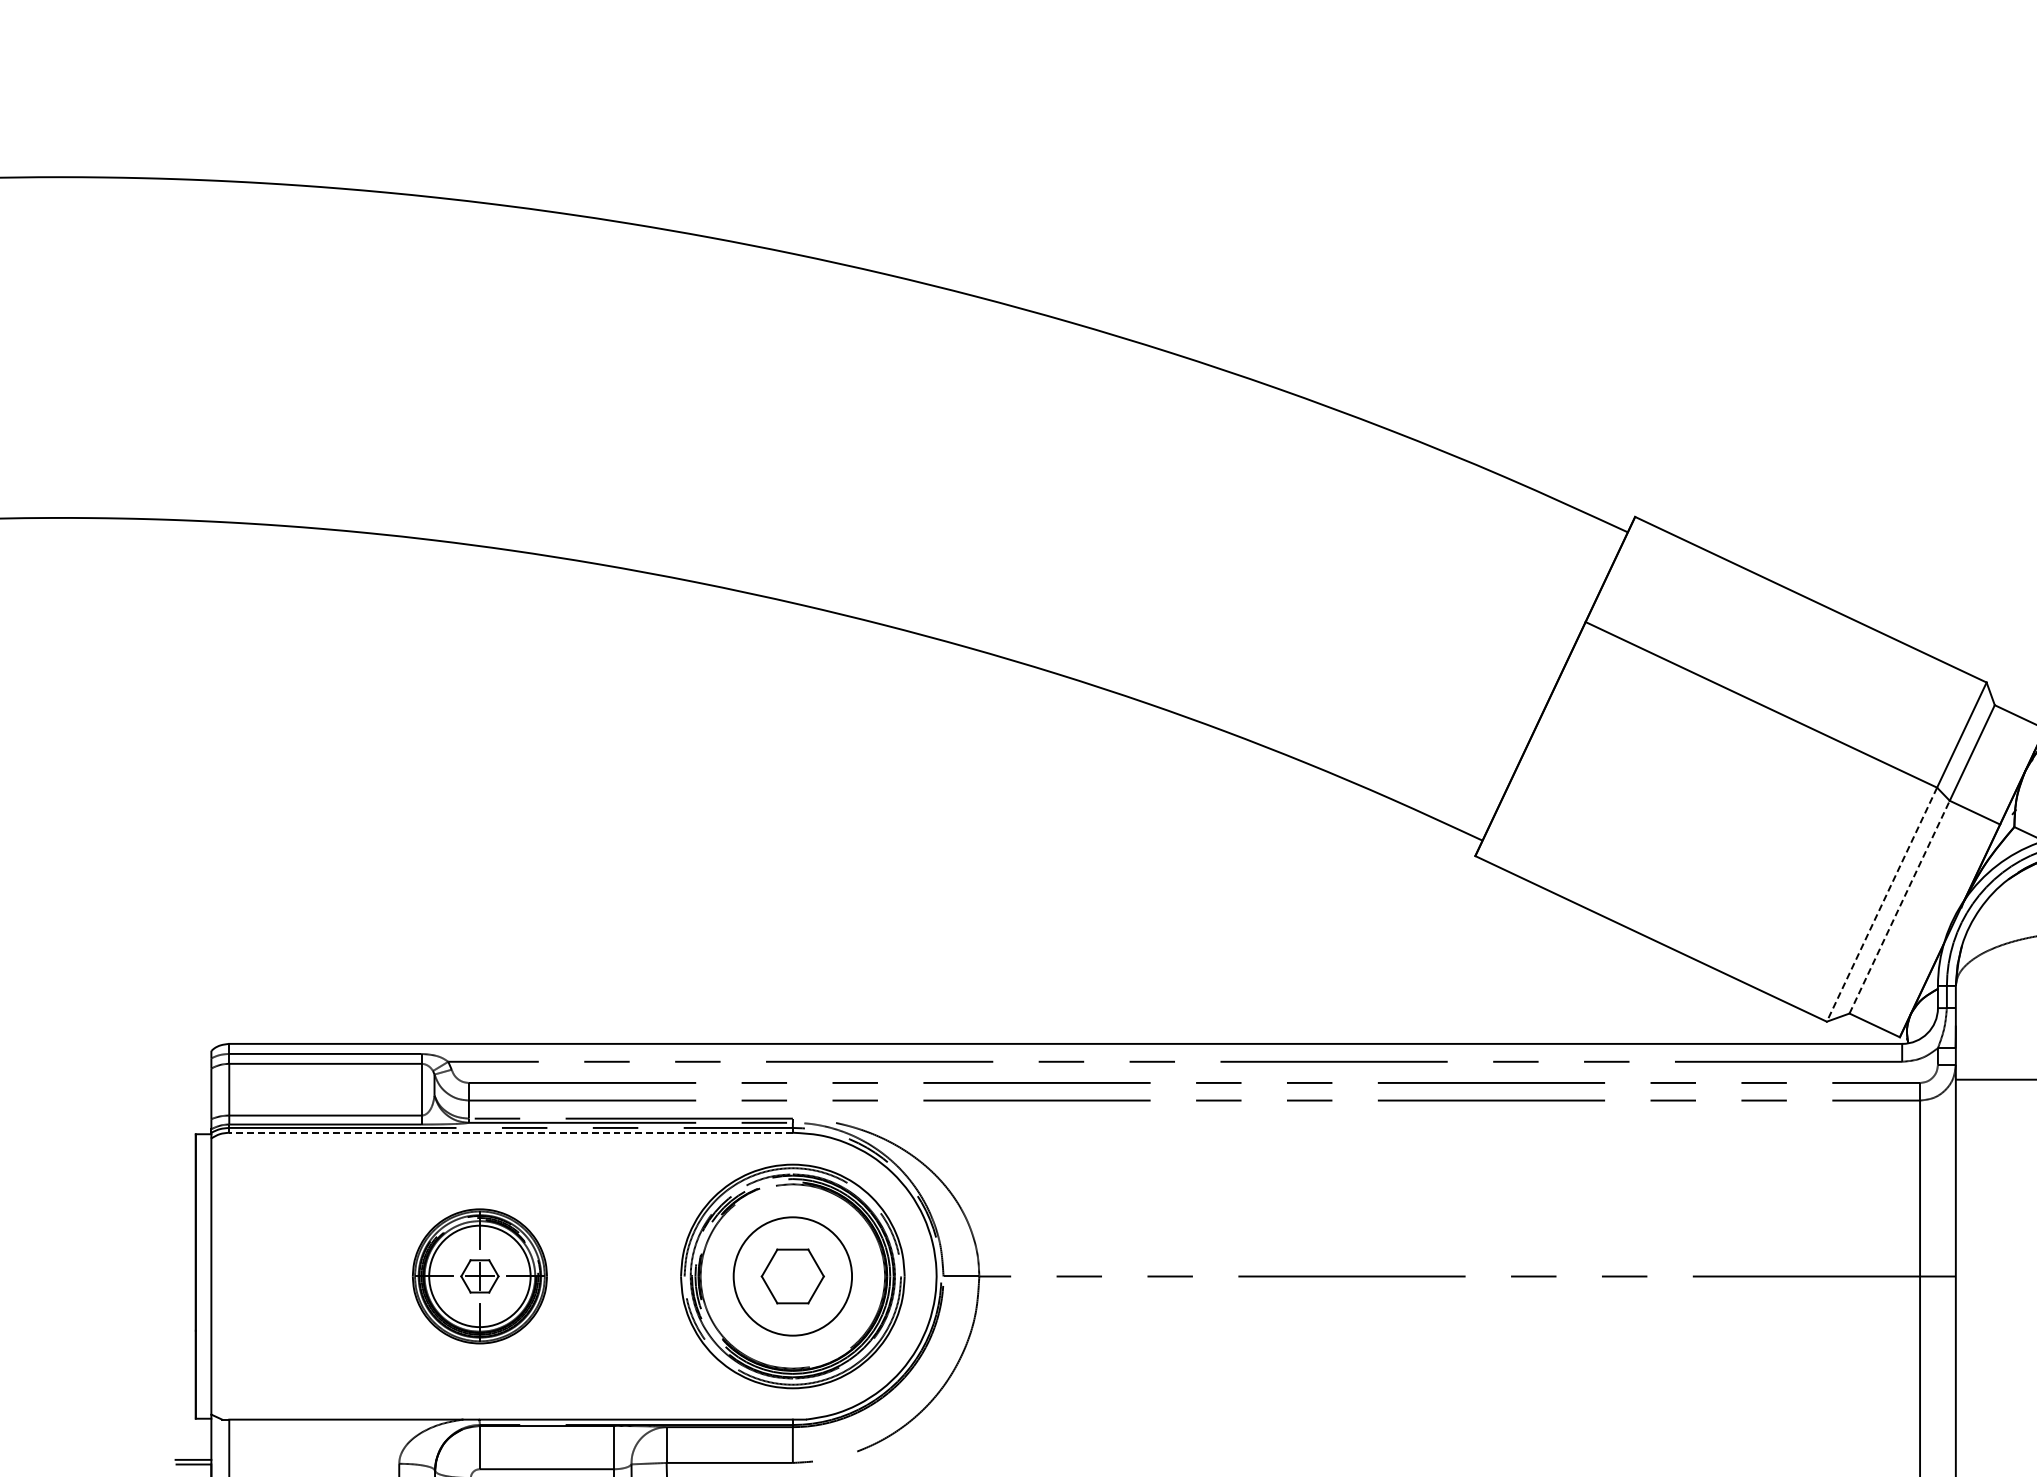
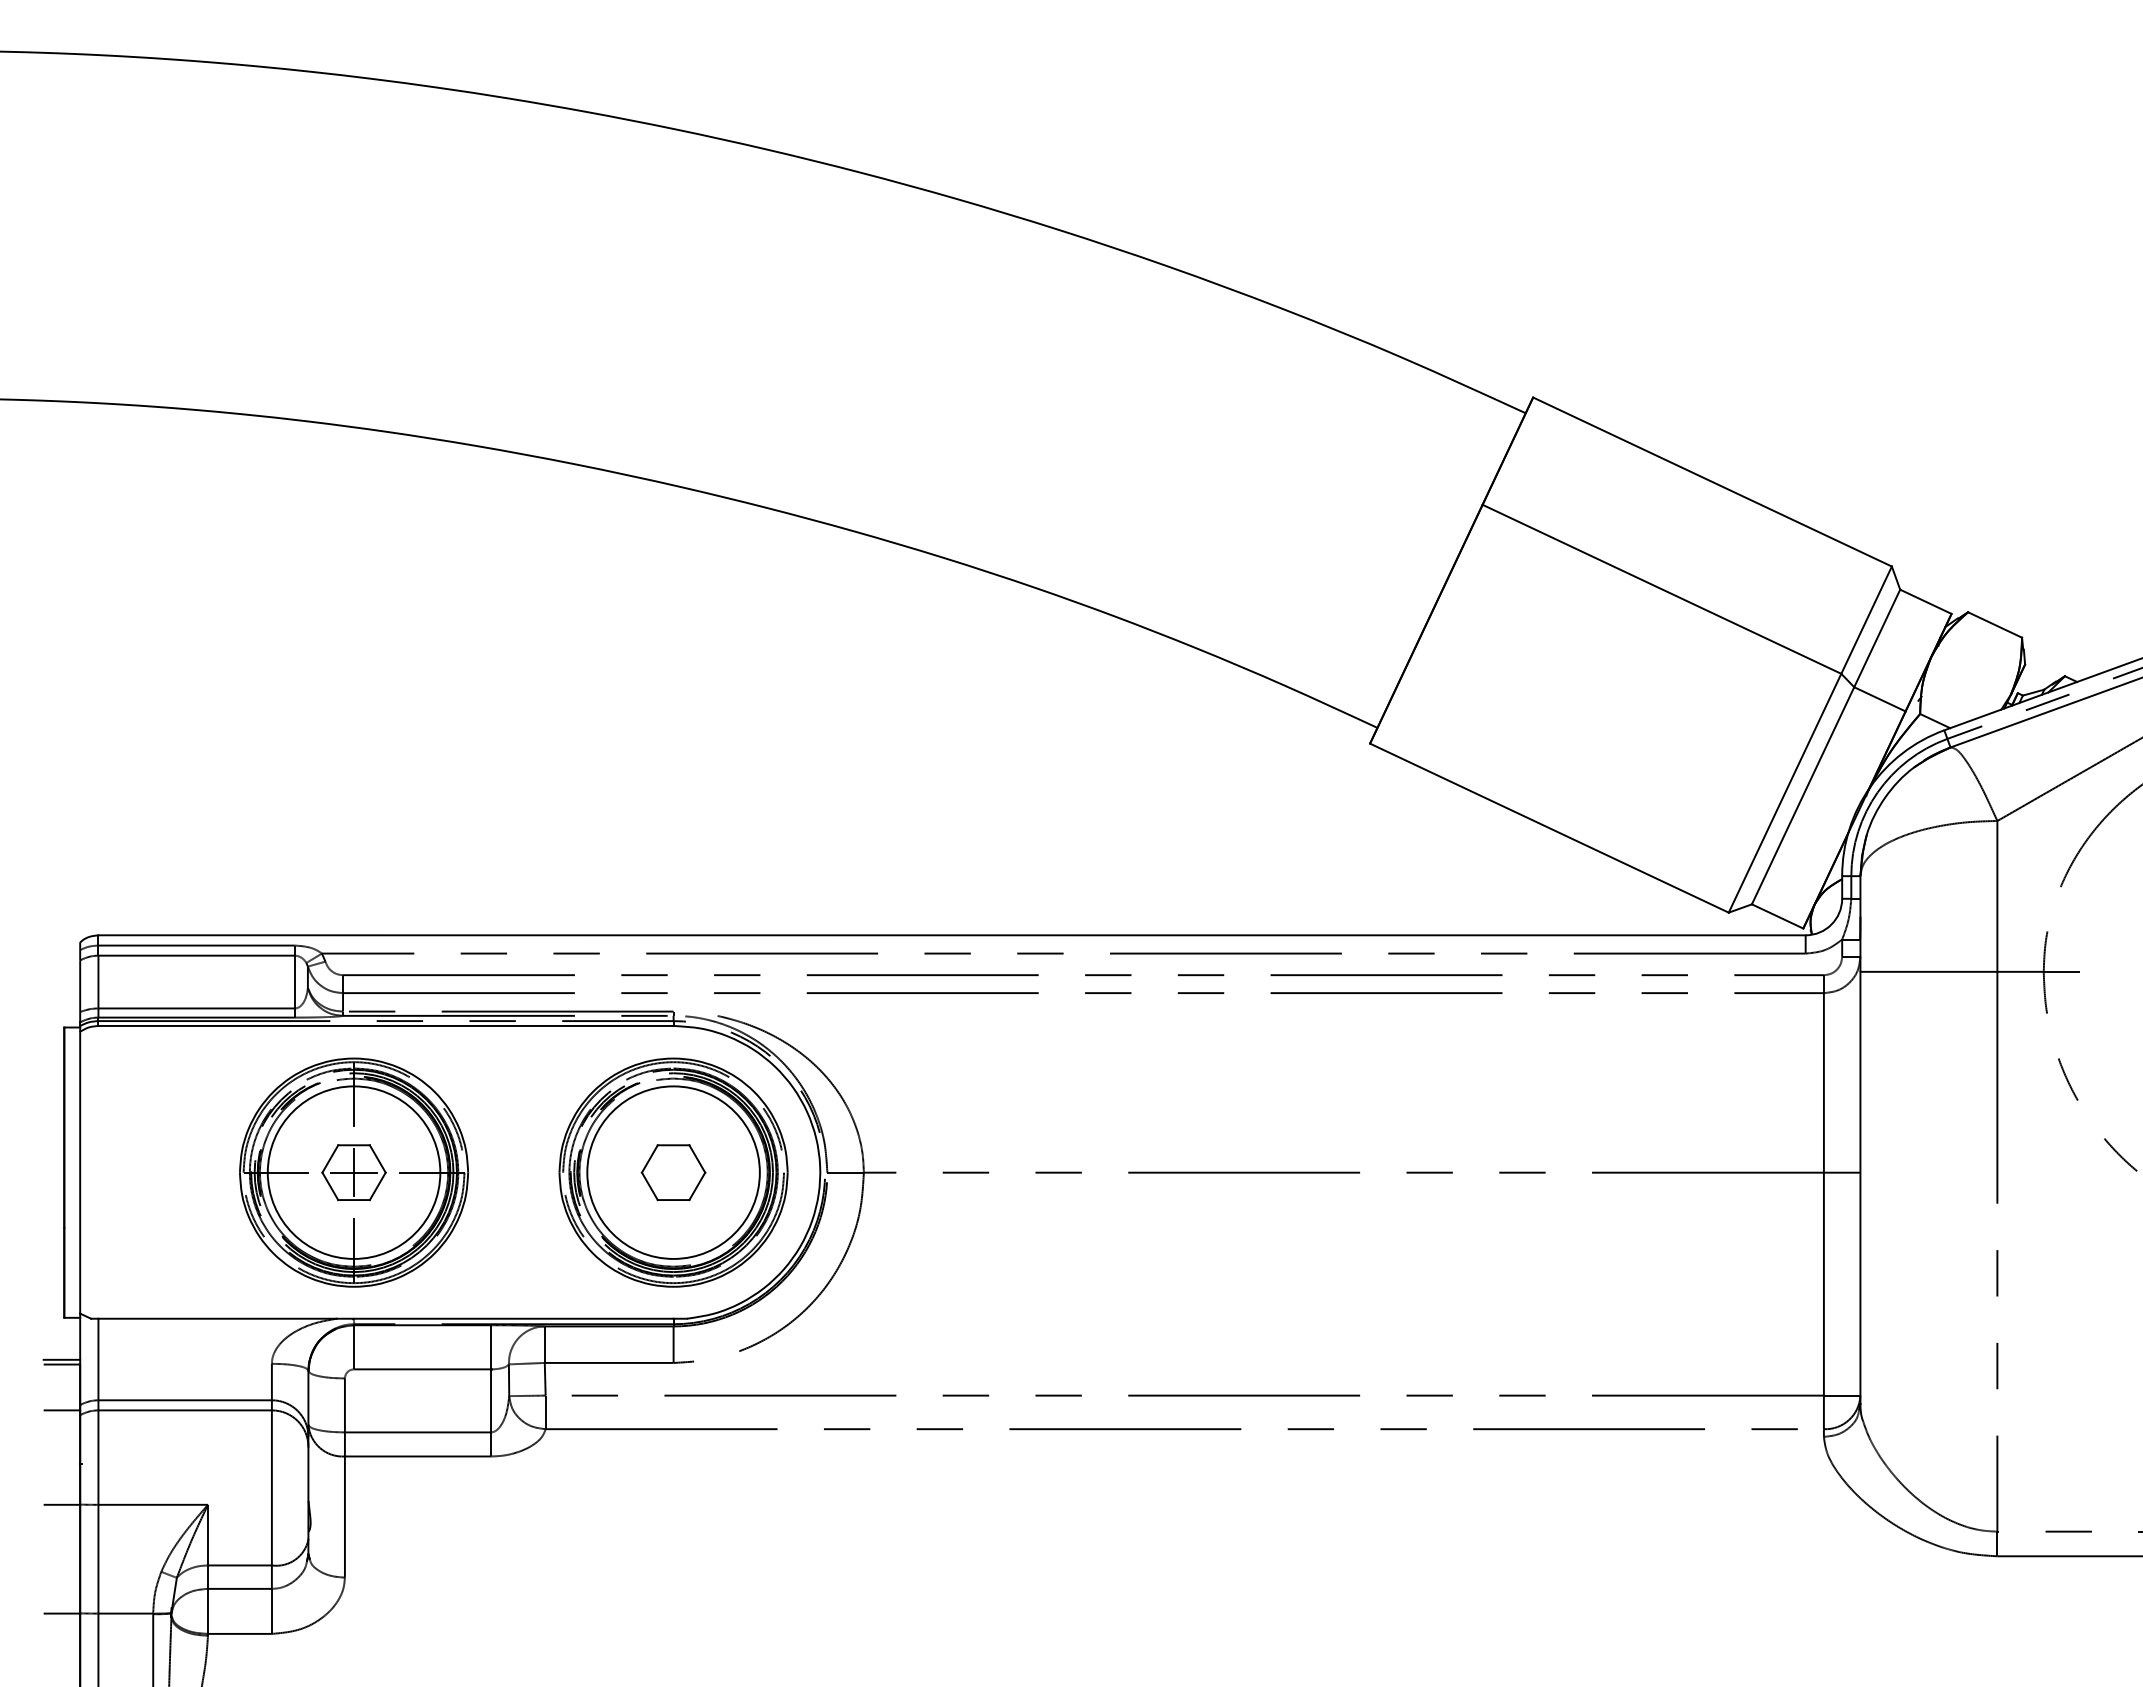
line: (1881, 904) -> (1784, 793), dashed -> solid
line: (1900, 906) -> (1803, 795), dashed -> solid
line: (511, 1132) -> (386, 1025), dashed -> solid
part: (480, 1276) -> (354, 1172), size x1.67
circle: (792, 1276) -> (673, 1172), size x1.43

